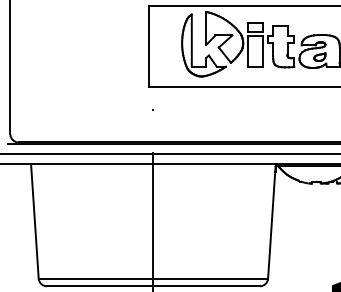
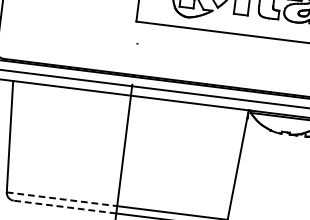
line: (96, 278) -> (62, 199), solid -> dashed
line: (99, 286) -> (64, 207), solid -> dashed

